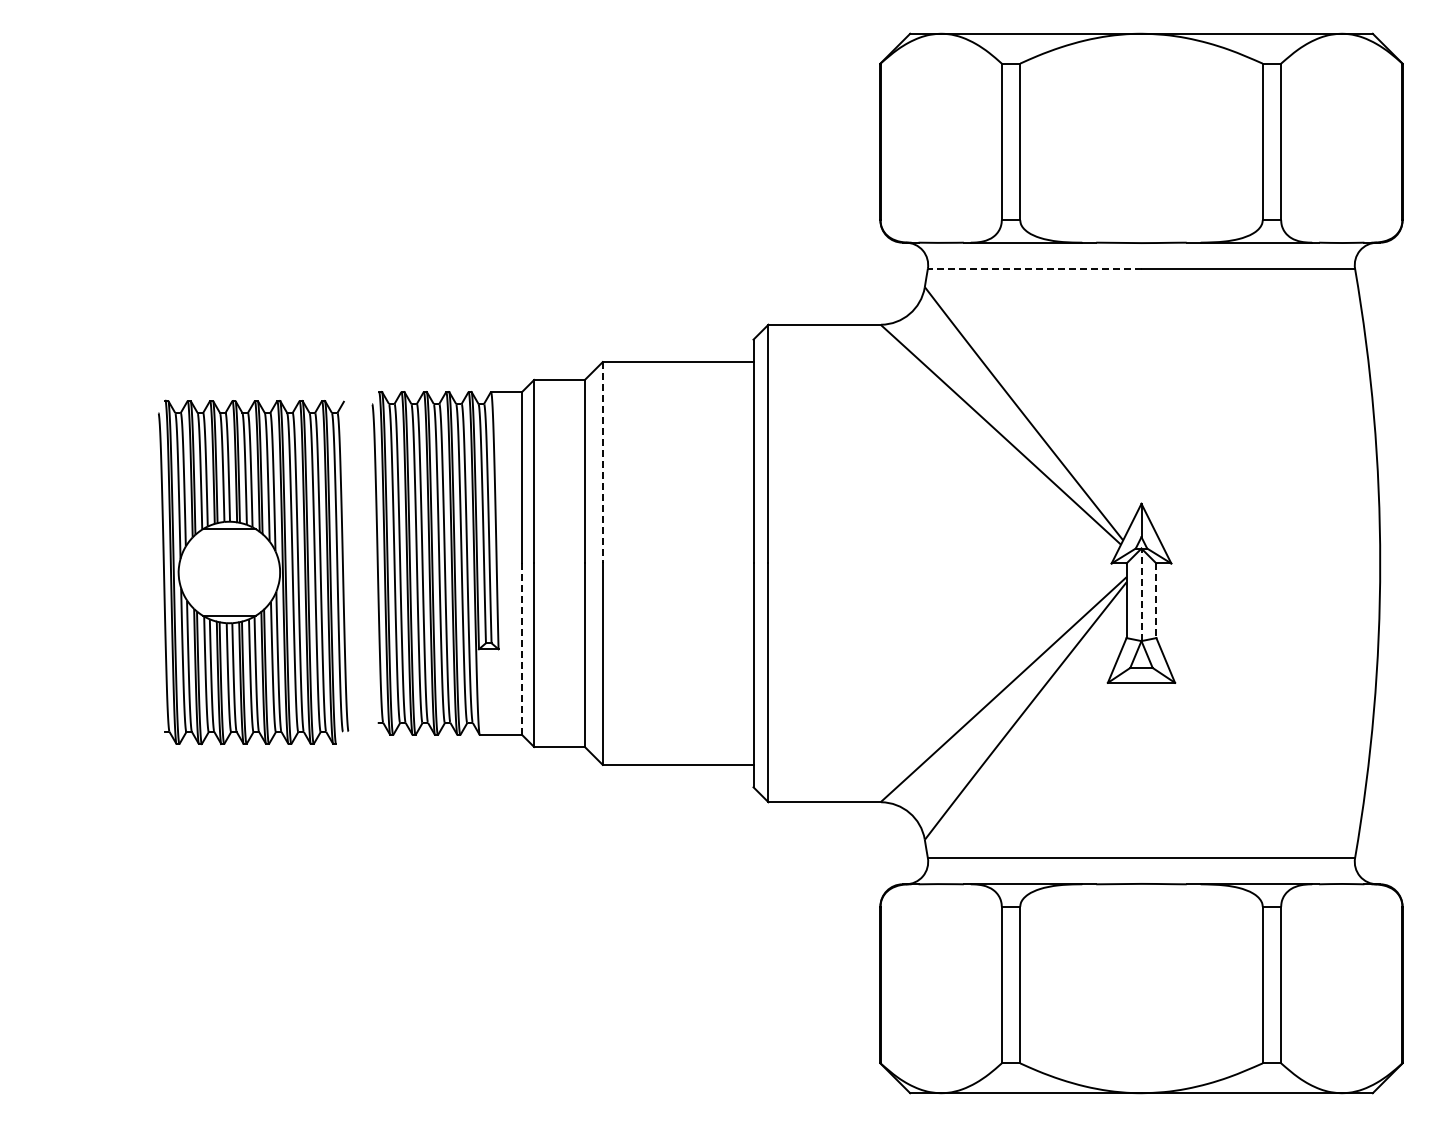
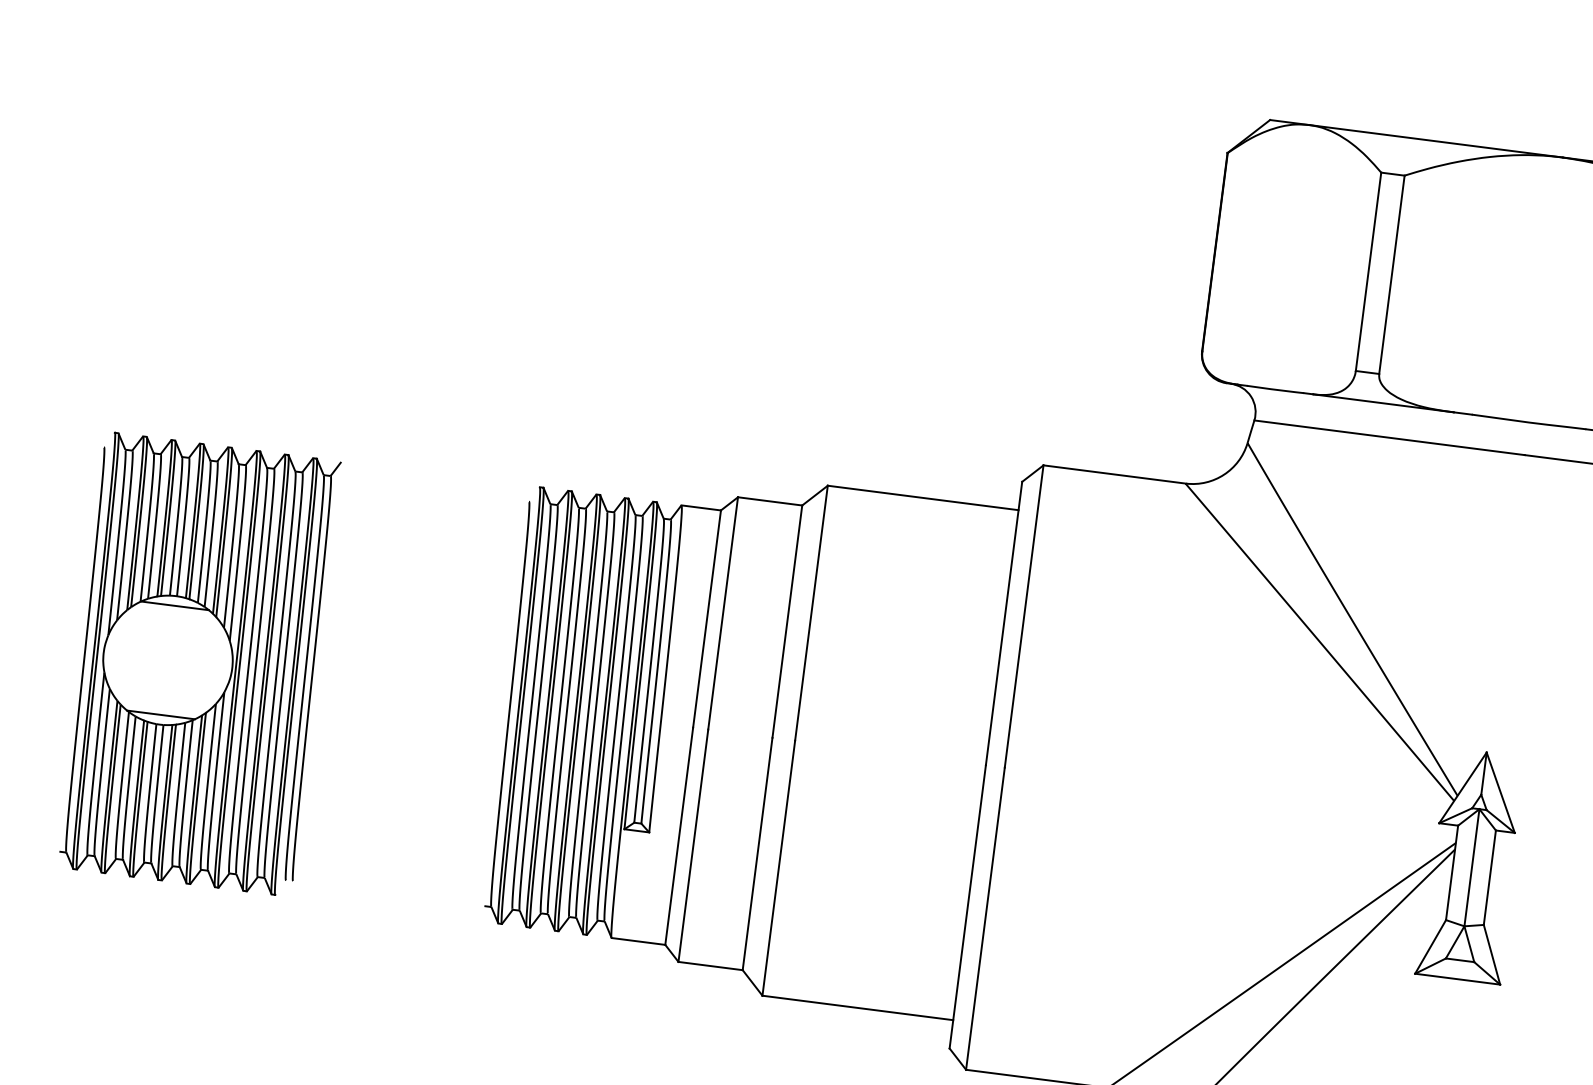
line: (1034, 268) -> (1389, 437), dashed -> solid
line: (602, 462) -> (811, 612), dashed -> solid
part: (253, 572) -> (198, 664), moved
line: (1141, 594) -> (1472, 867), dashed -> solid
line: (1156, 601) -> (1489, 878), dashed -> solid
line: (522, 649) -> (679, 836), dashed -> solid

